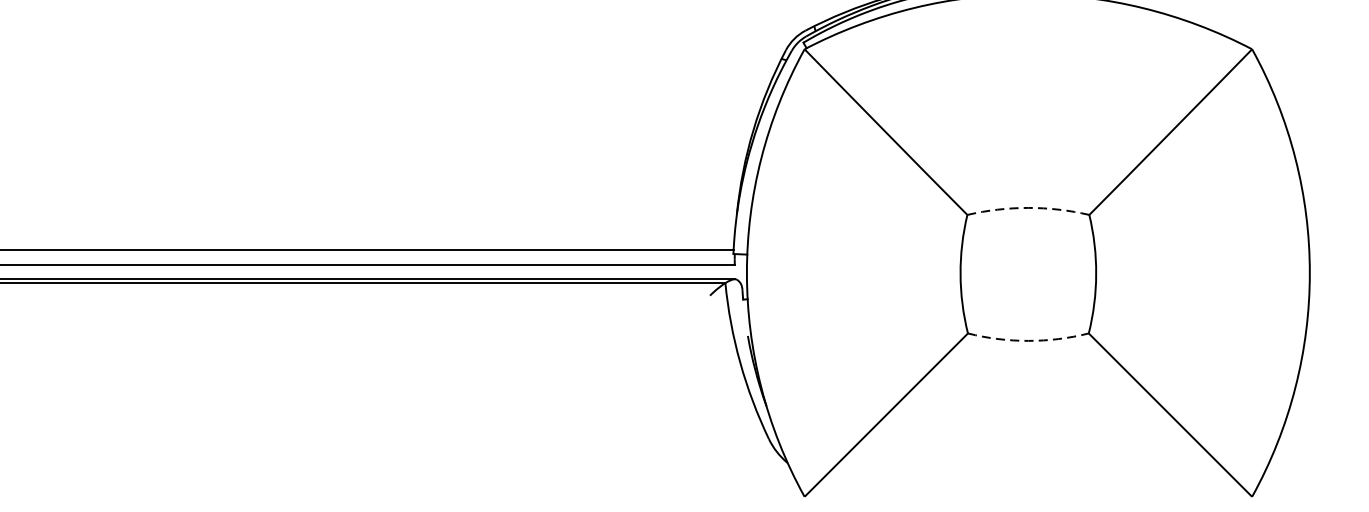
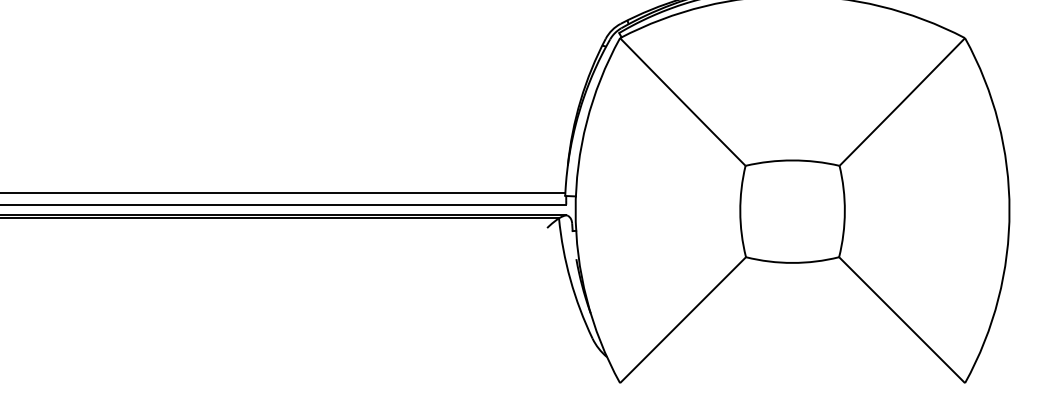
arc: (1028, 207) -> (792, 160), dashed -> solid
arc: (1028, 340) -> (792, 262), dashed -> solid

